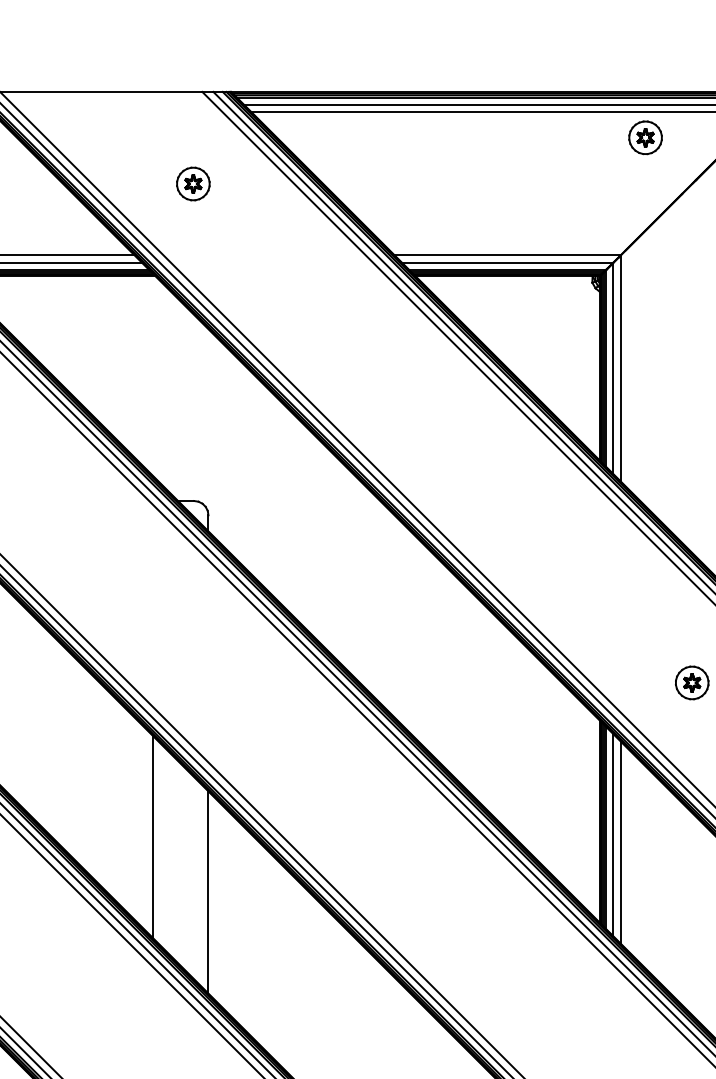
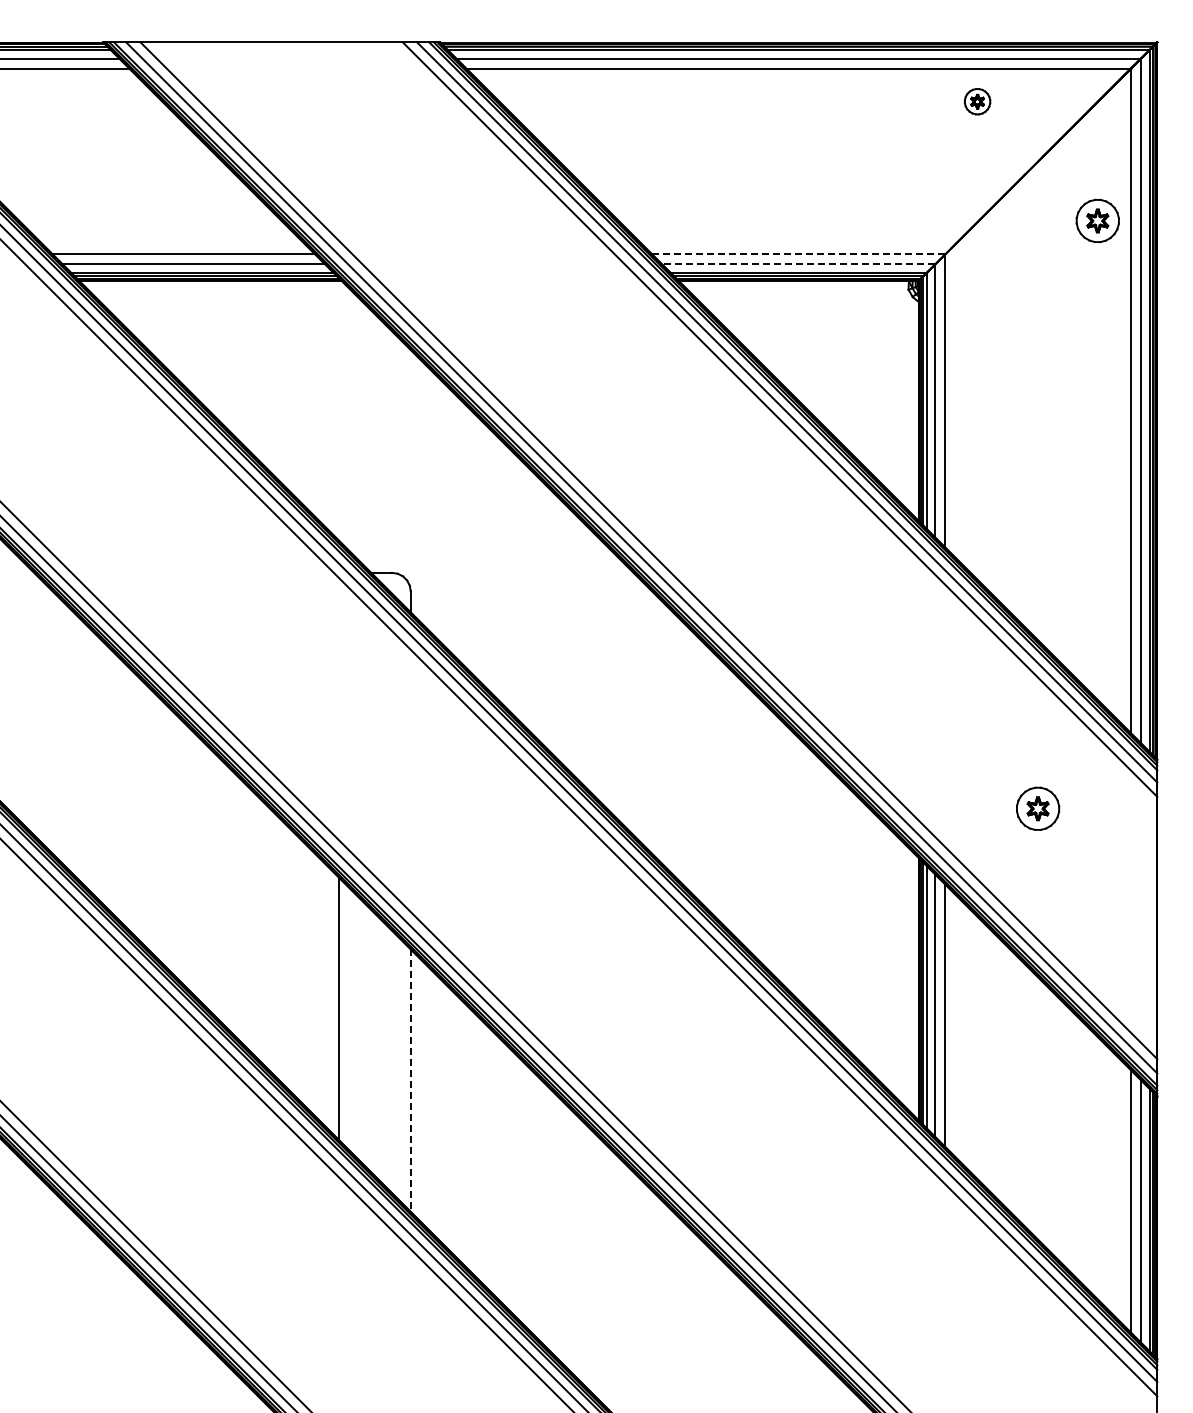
part: (645, 137) -> (977, 101), size x0.6
part: (193, 183) -> (391, 161), removed
line: (507, 255) -> (798, 254), solid -> dashed
line: (507, 263) -> (798, 264), solid -> dashed
line: (208, 893) -> (410, 1081), solid -> dashed

